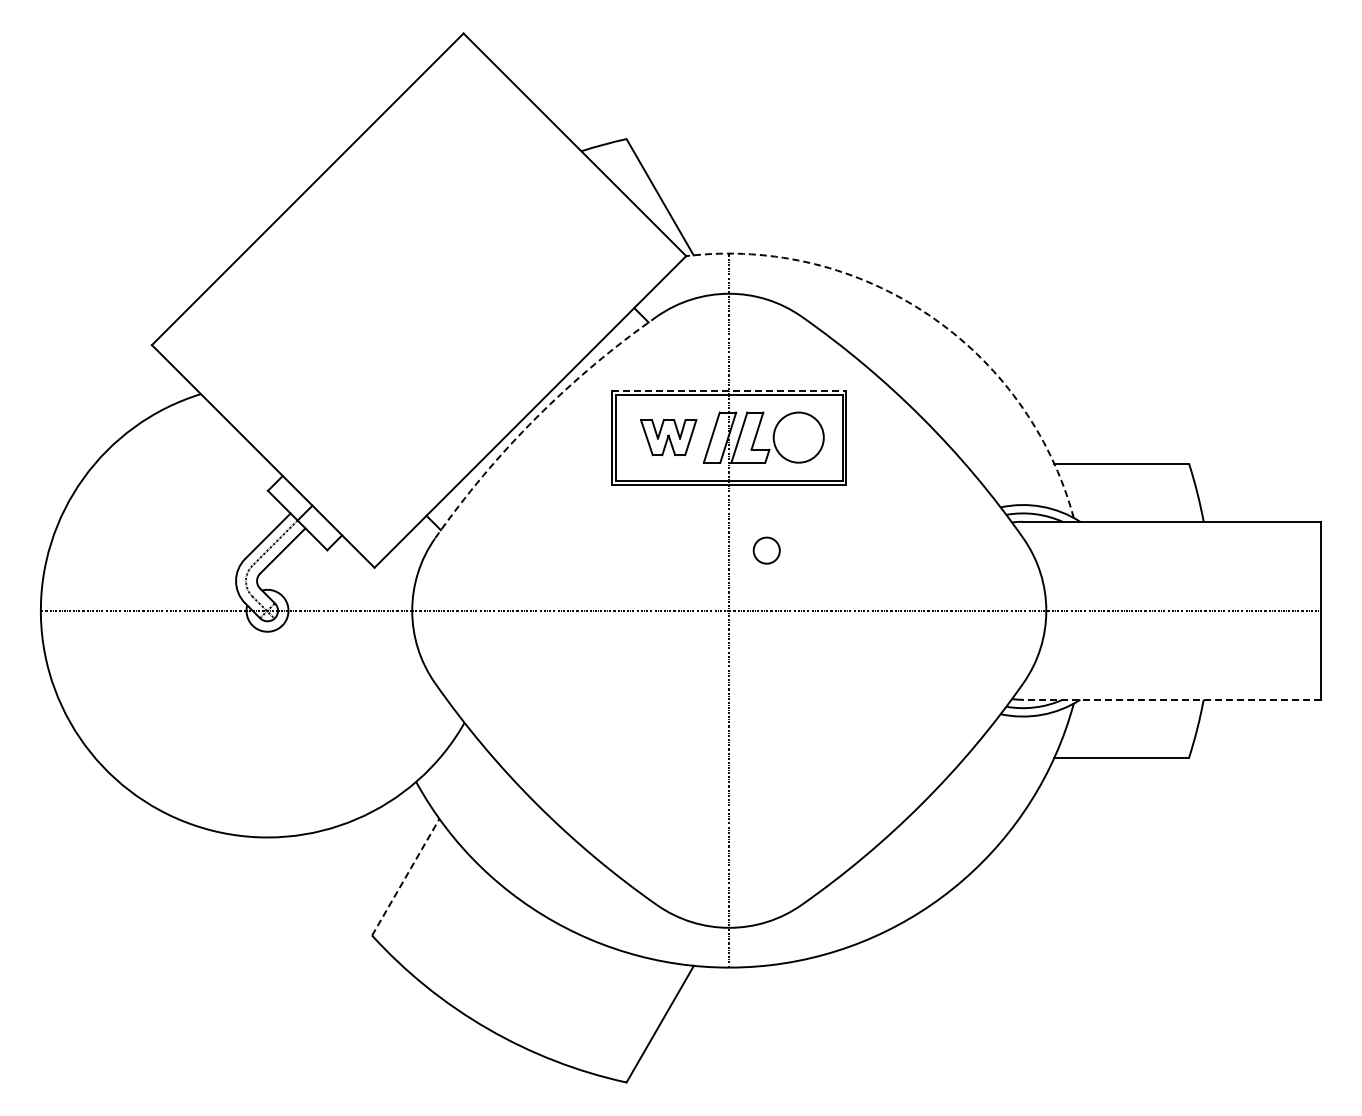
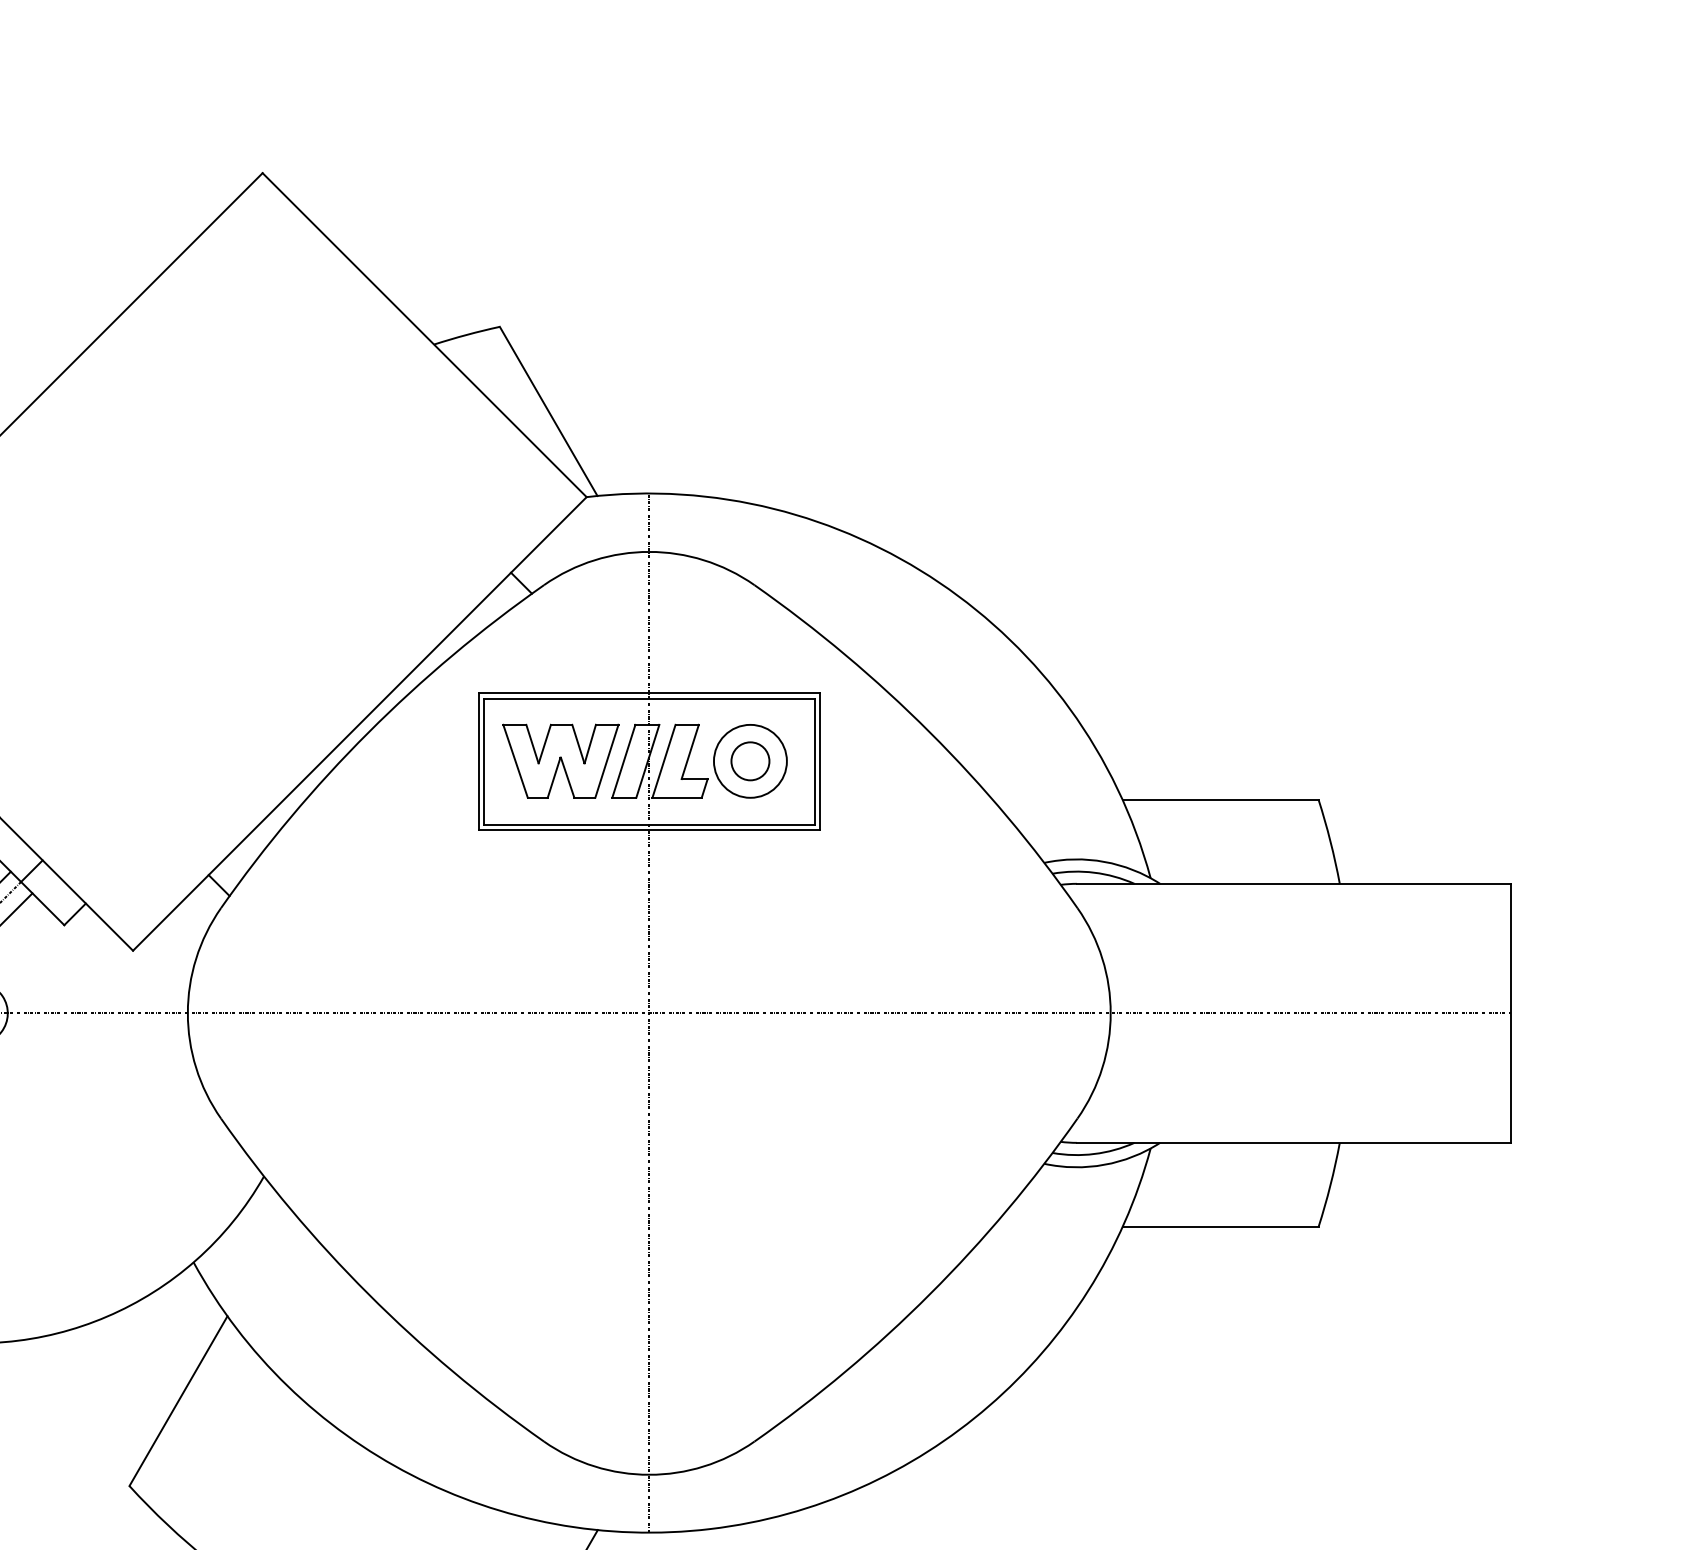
arc: (928, 314) -> (939, 582), dashed -> solid
line: (729, 390) -> (649, 692), dashed -> solid
arc: (536, 417) -> (368, 732), dashed -> solid
part: (668, 437) -> (560, 761), size x1.43
circle: (766, 550) -> (750, 761), moved
line: (1171, 699) -> (1292, 1142), dashed -> solid
line: (406, 876) -> (179, 1400), dashed -> solid

